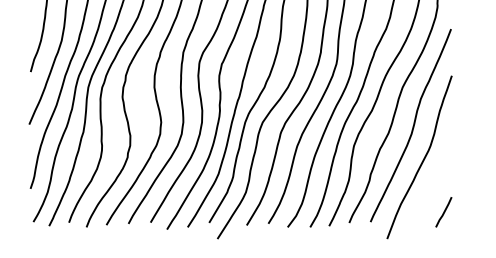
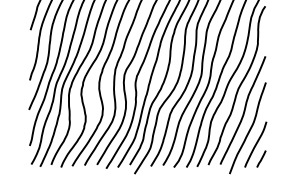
curve: (433, 186) -> (255, 144), added

